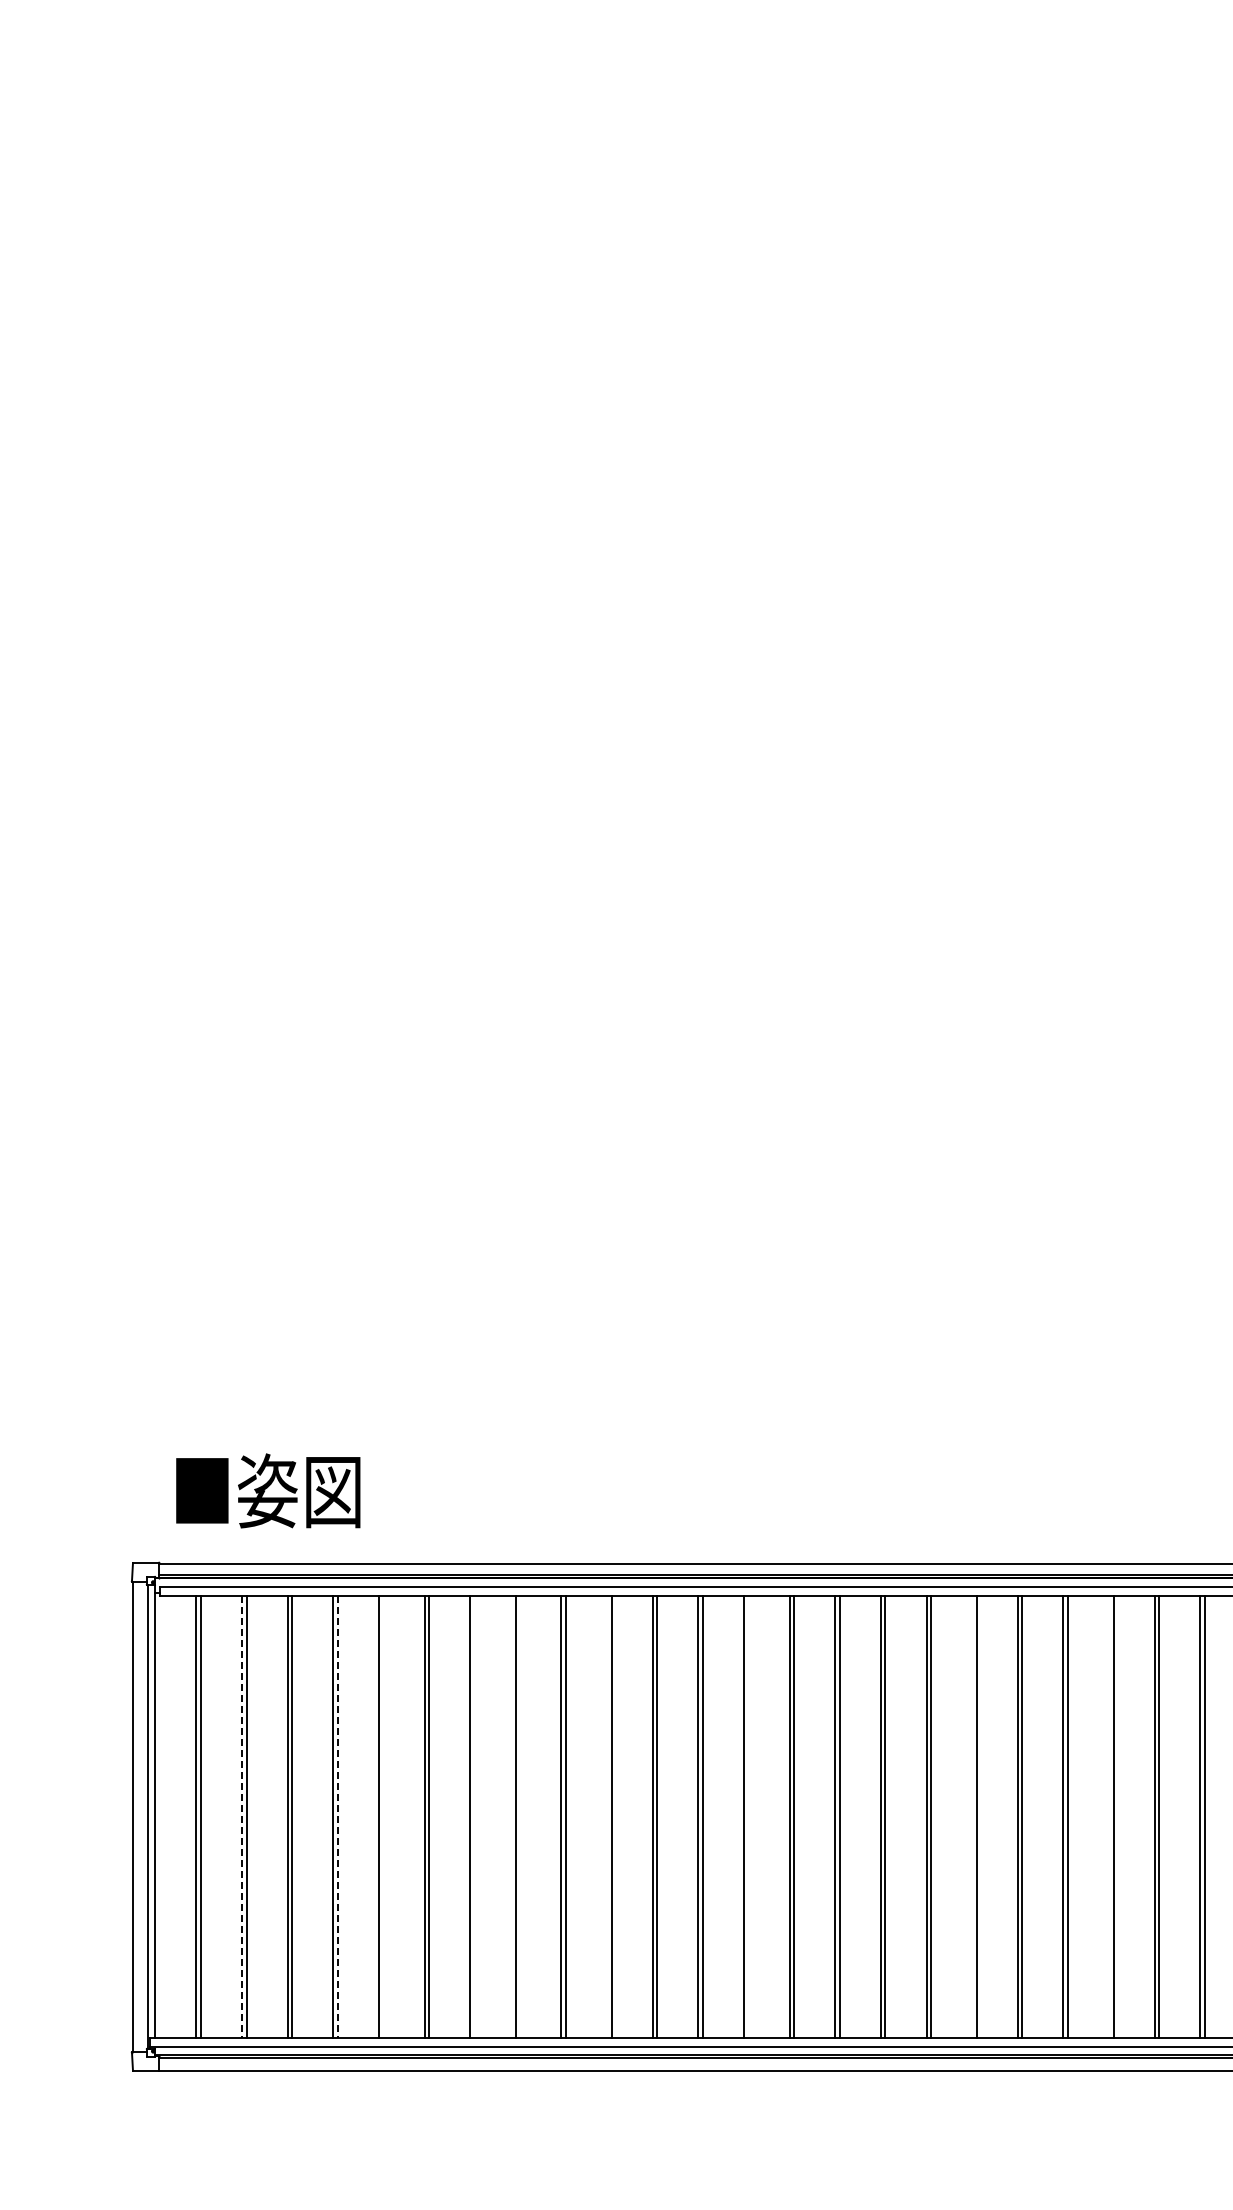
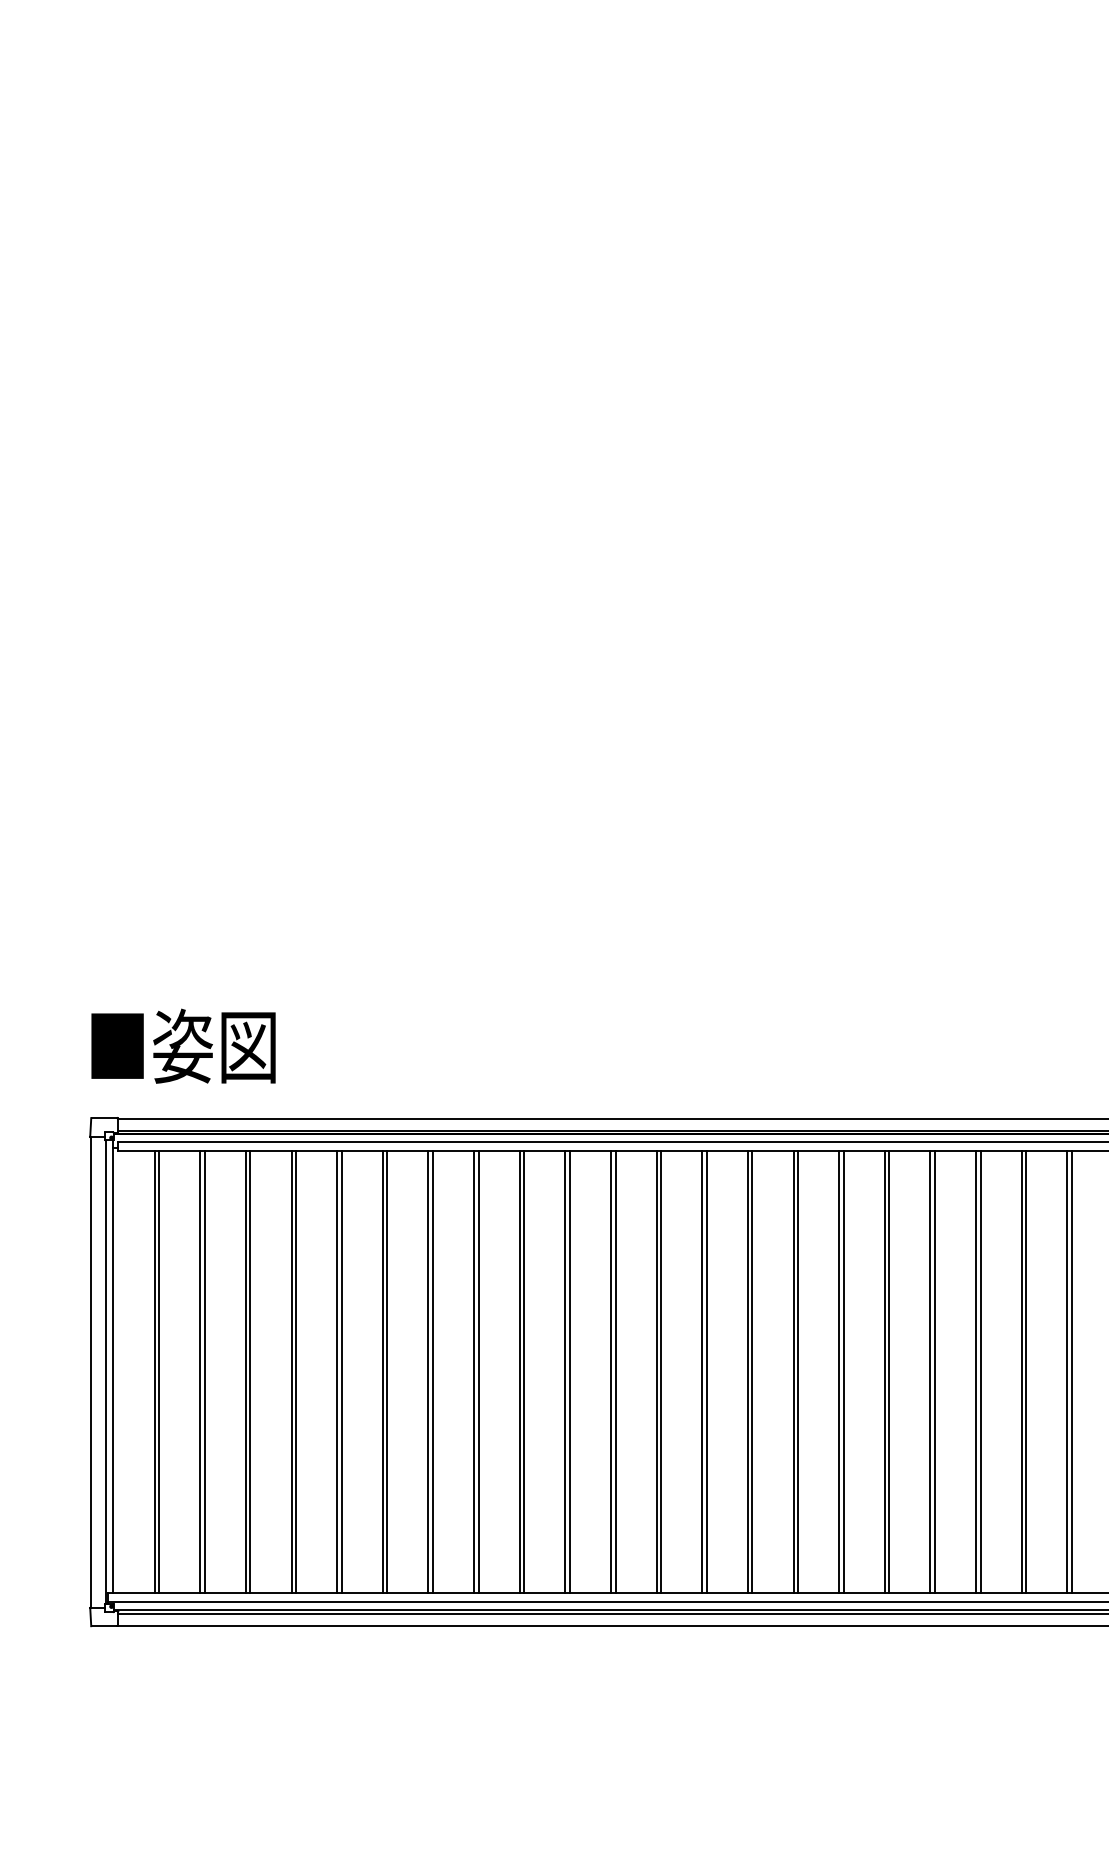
text: (268, 1490) -> (183, 1045), moved
line: (383, 1816) -> (341, 1371), added
line: (474, 1816) -> (432, 1371), added
line: (520, 1816) -> (478, 1371), added
line: (607, 1816) -> (565, 1371), added
line: (748, 1816) -> (706, 1371), added
line: (972, 1816) -> (930, 1371), added
line: (1109, 1816) -> (1067, 1371), added
line: (242, 1817) -> (200, 1372), dashed -> solid
line: (337, 1817) -> (295, 1372), dashed -> solid

